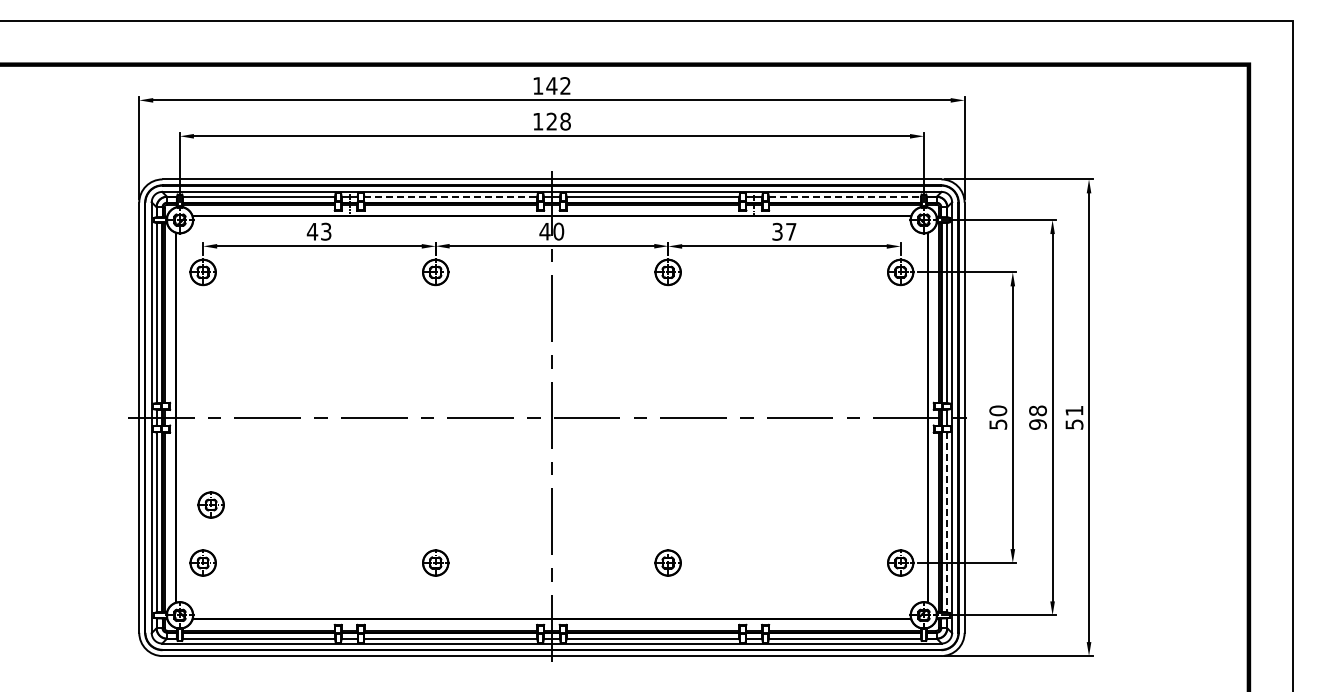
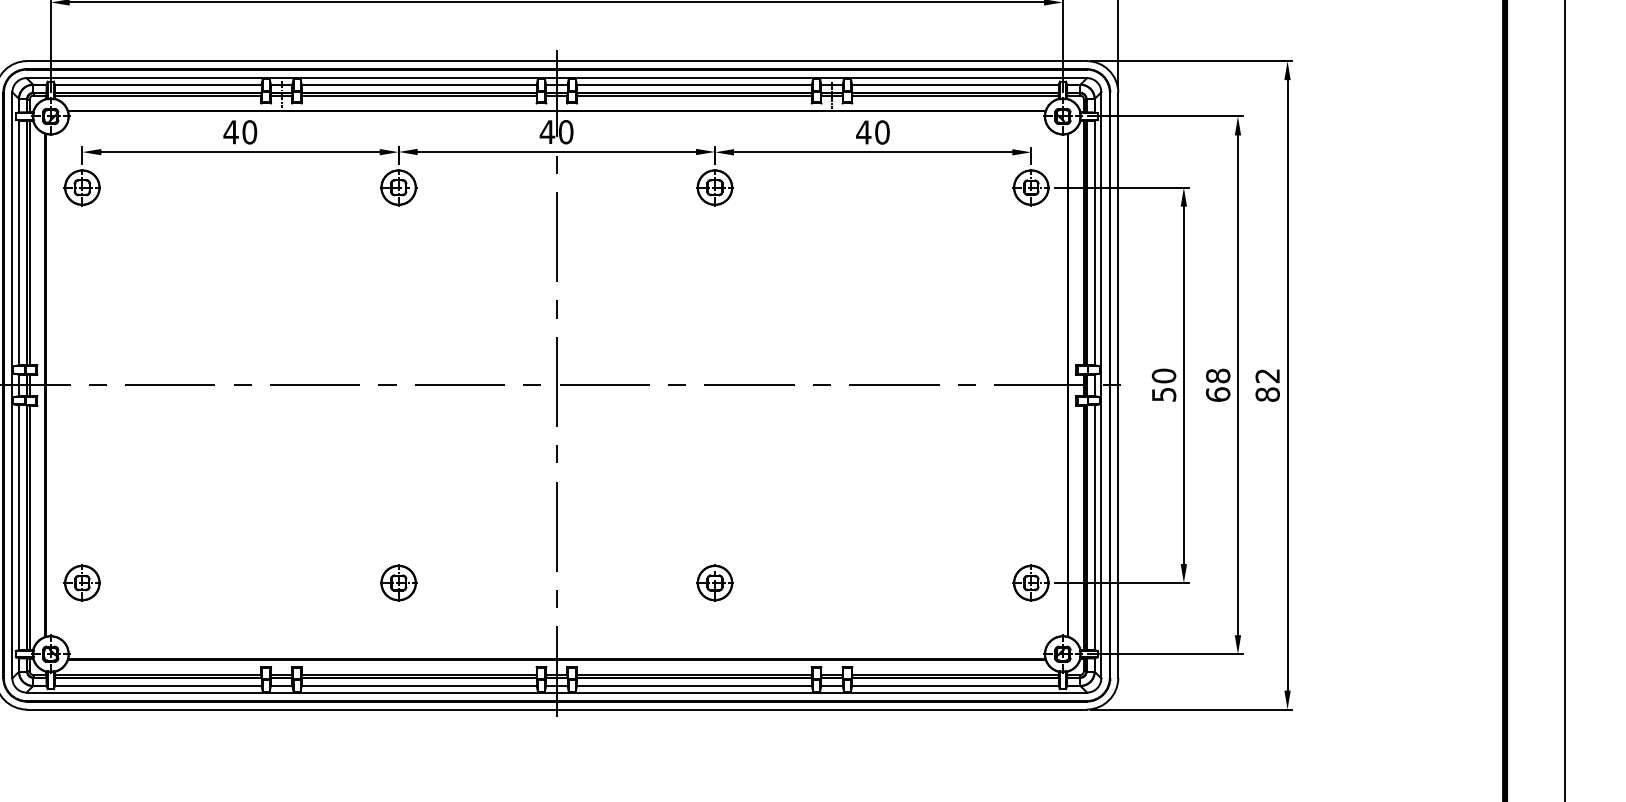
line: (451, 196) -> (420, 84), dashed -> solid
line: (844, 196) -> (954, 84), dashed -> solid
text: (326, 231) -> (250, 131), 43 -> 40
text: (783, 231) -> (871, 131), 37 -> 40
text: (1074, 417) -> (1267, 385), 51 -> 82
text: (1037, 424) -> (1217, 394), 98 -> 68
part: (210, 504) -> (92, 503), removed
line: (947, 522) -> (1094, 527), dashed -> solid

